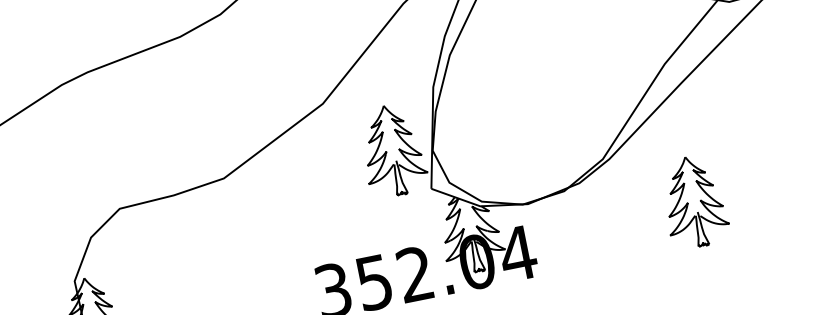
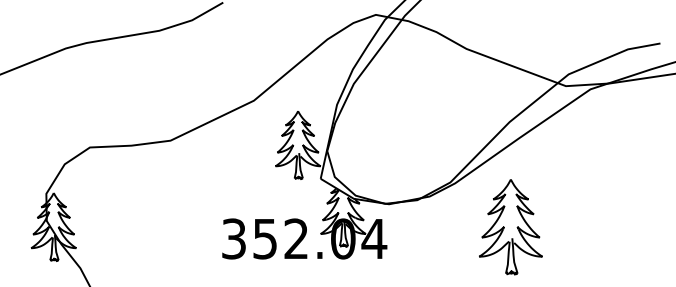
part: (693, 201) -> (510, 226), size x1.4

